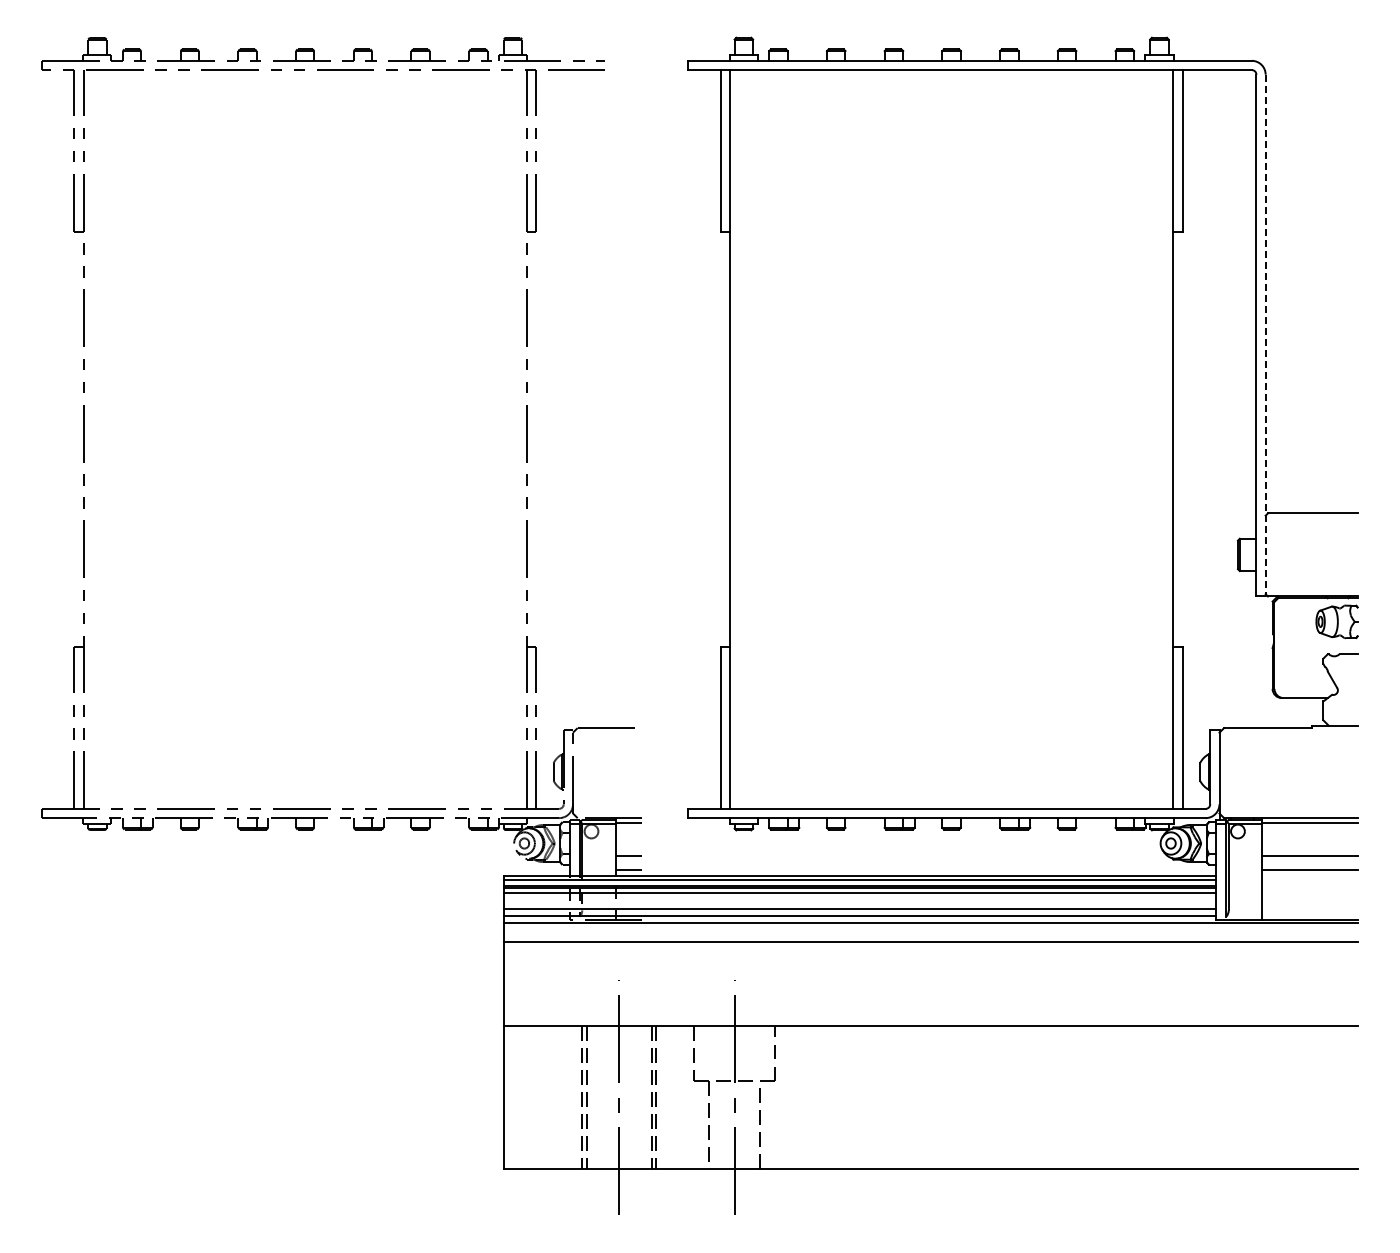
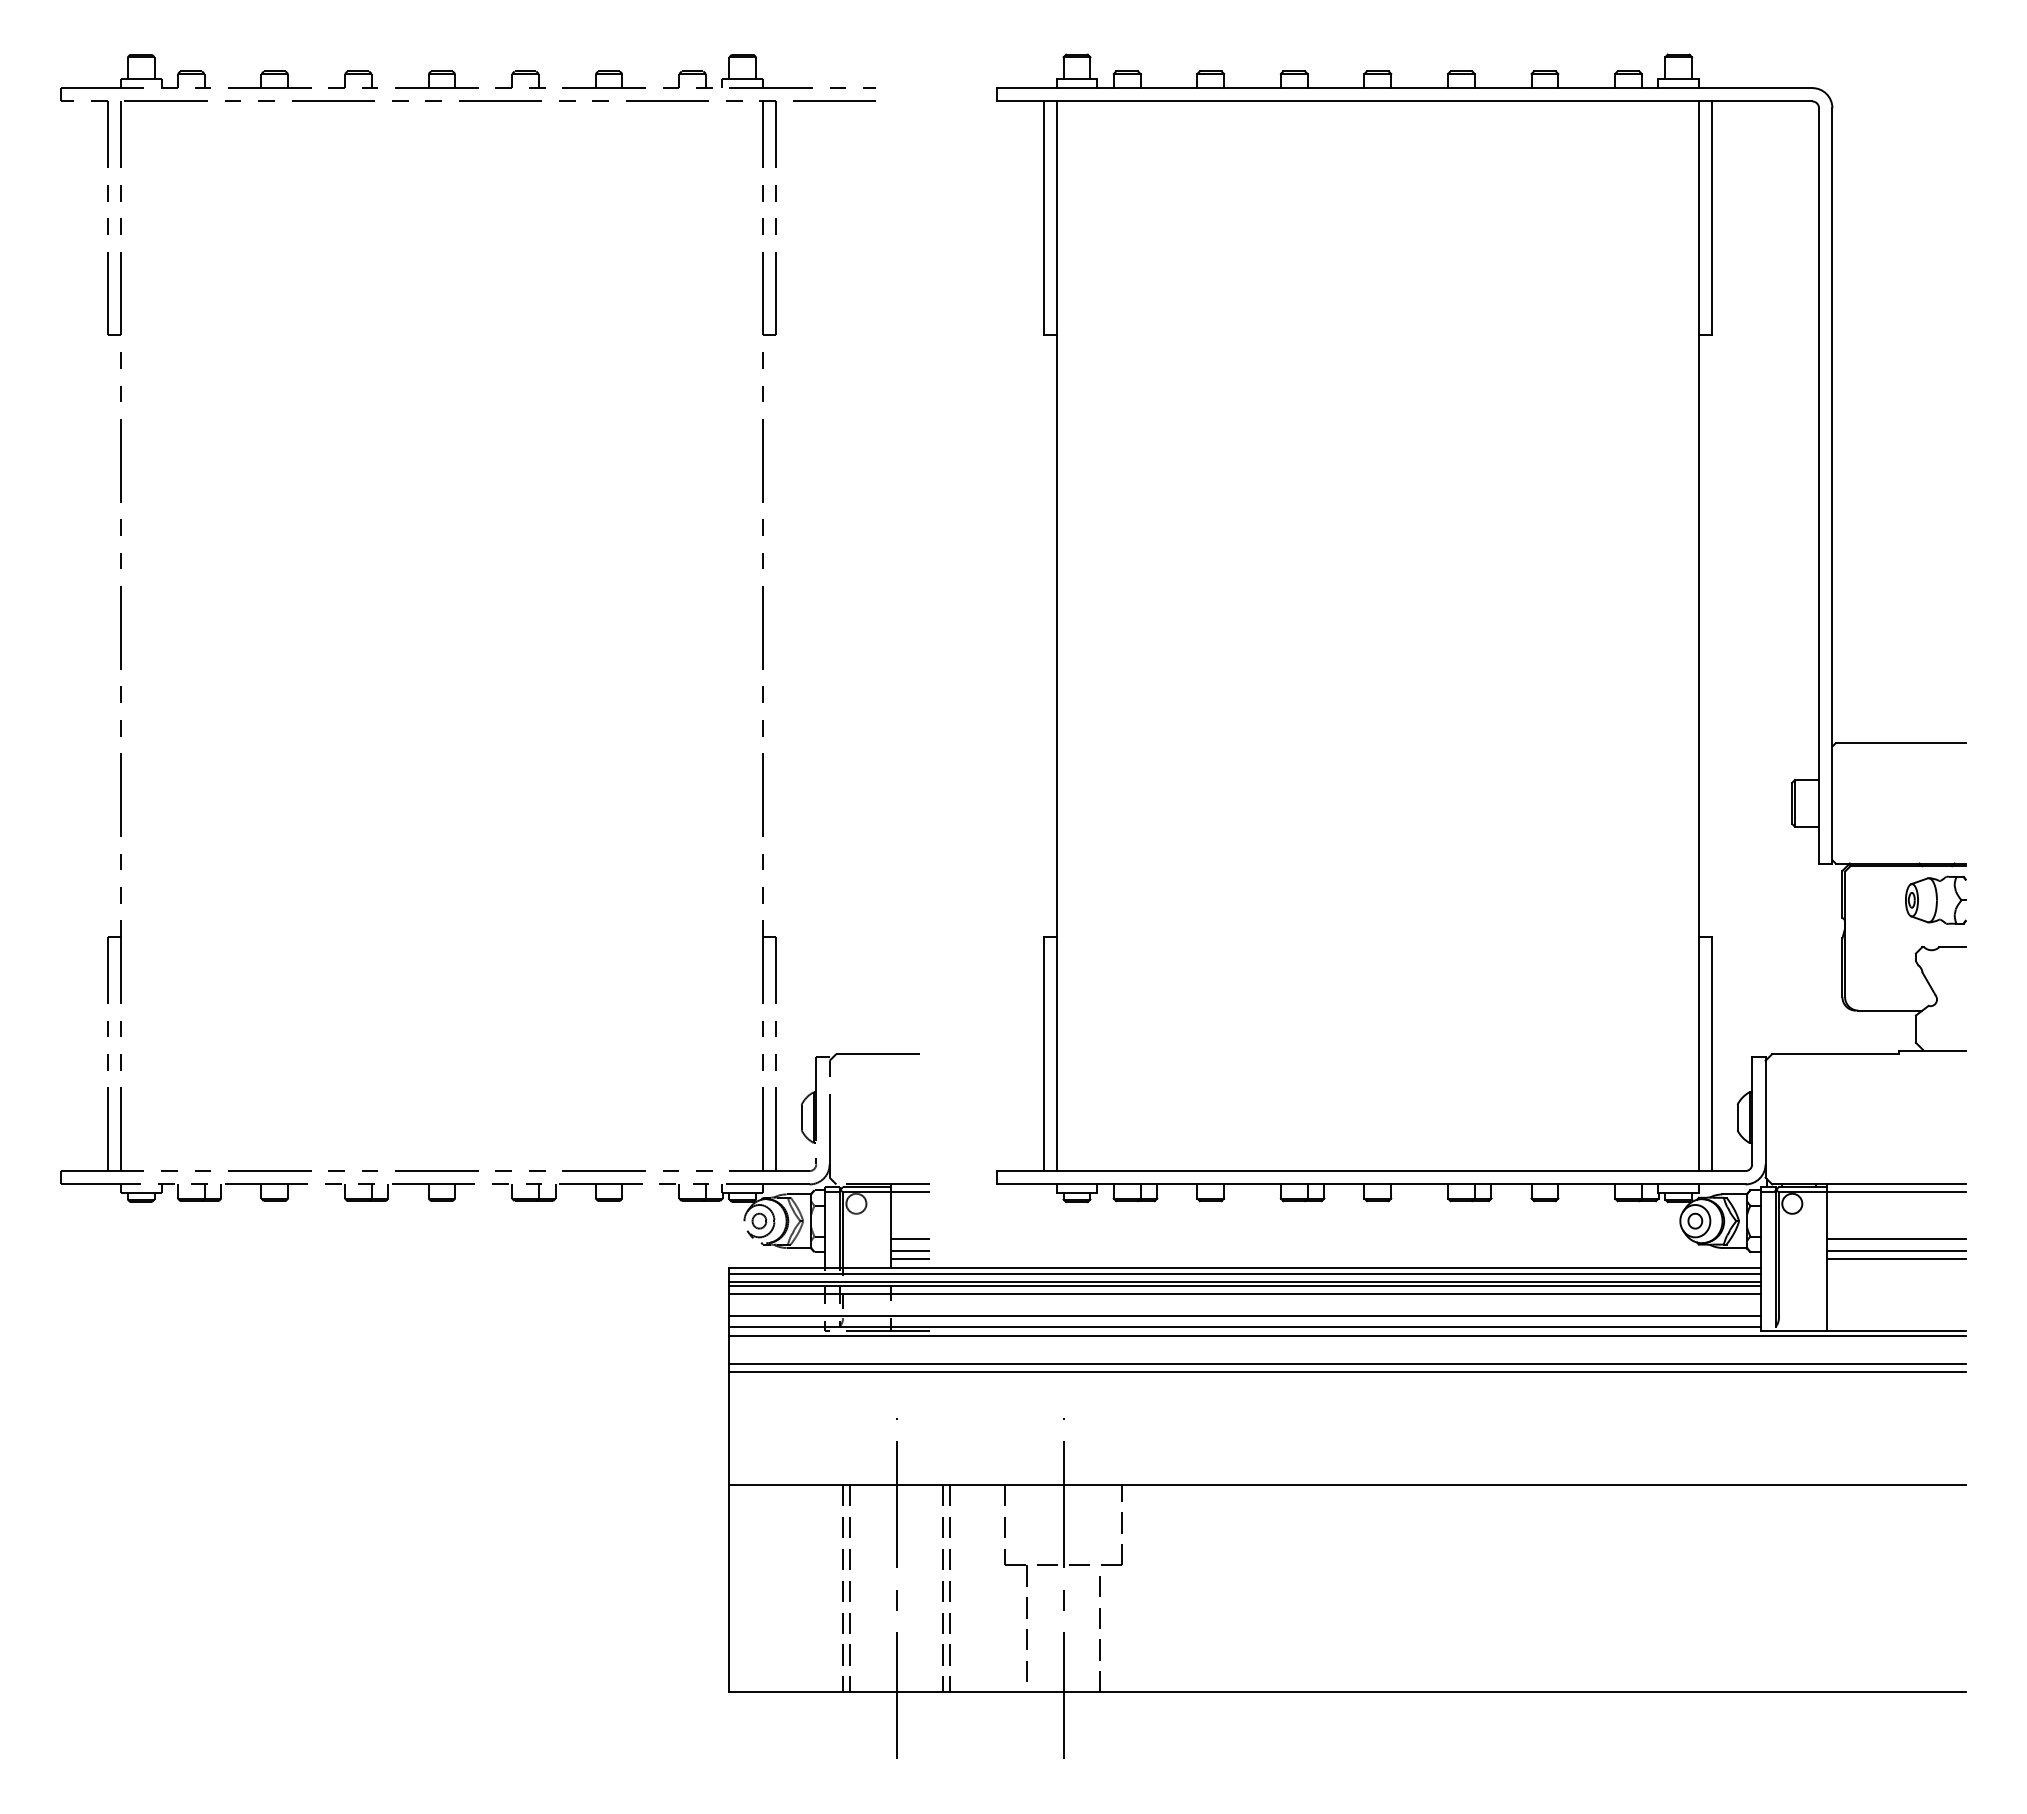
line: (1265, 335) -> (1832, 485), dashed -> solid
line: (628, 864) -> (909, 1251), added
line: (1309, 864) -> (1895, 1251), added
line: (930, 947) -> (1347, 1371), added

